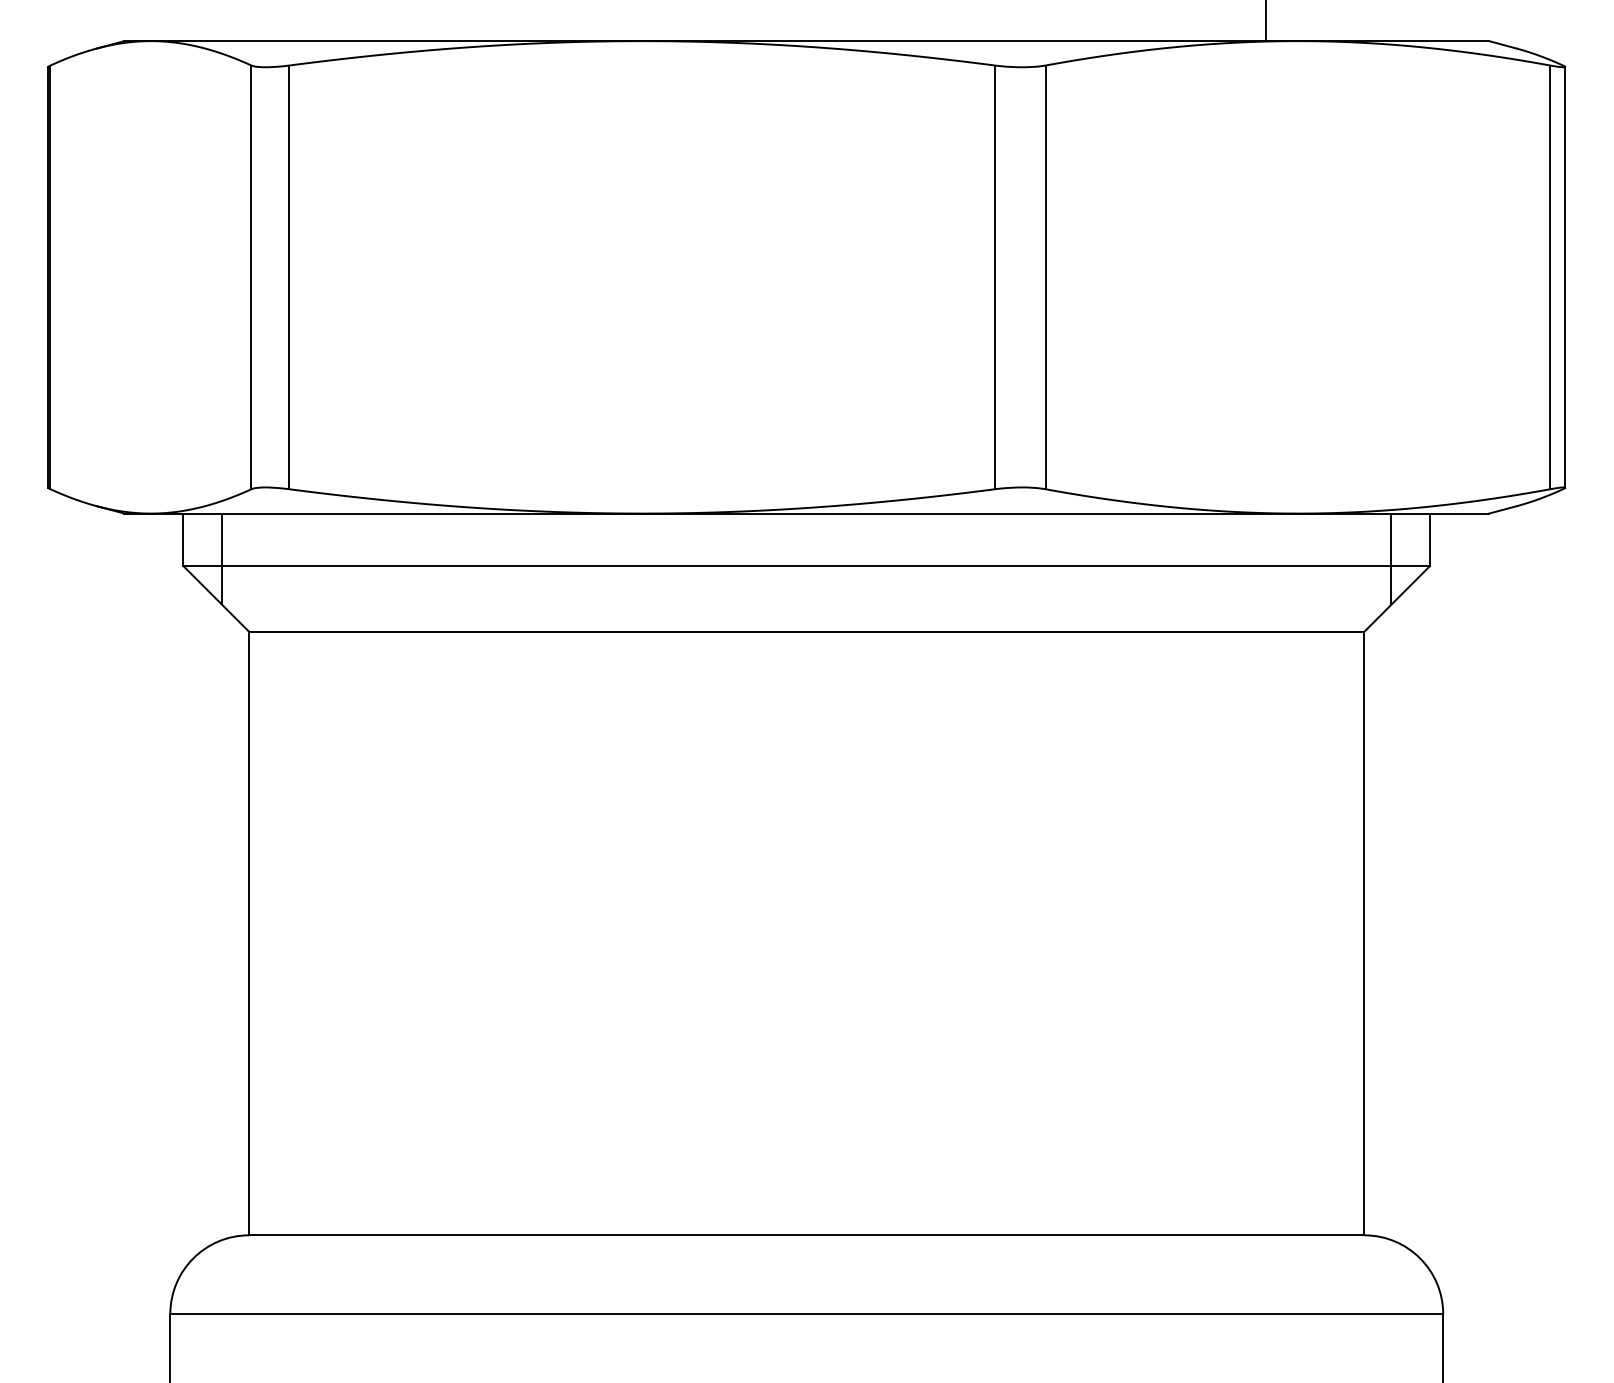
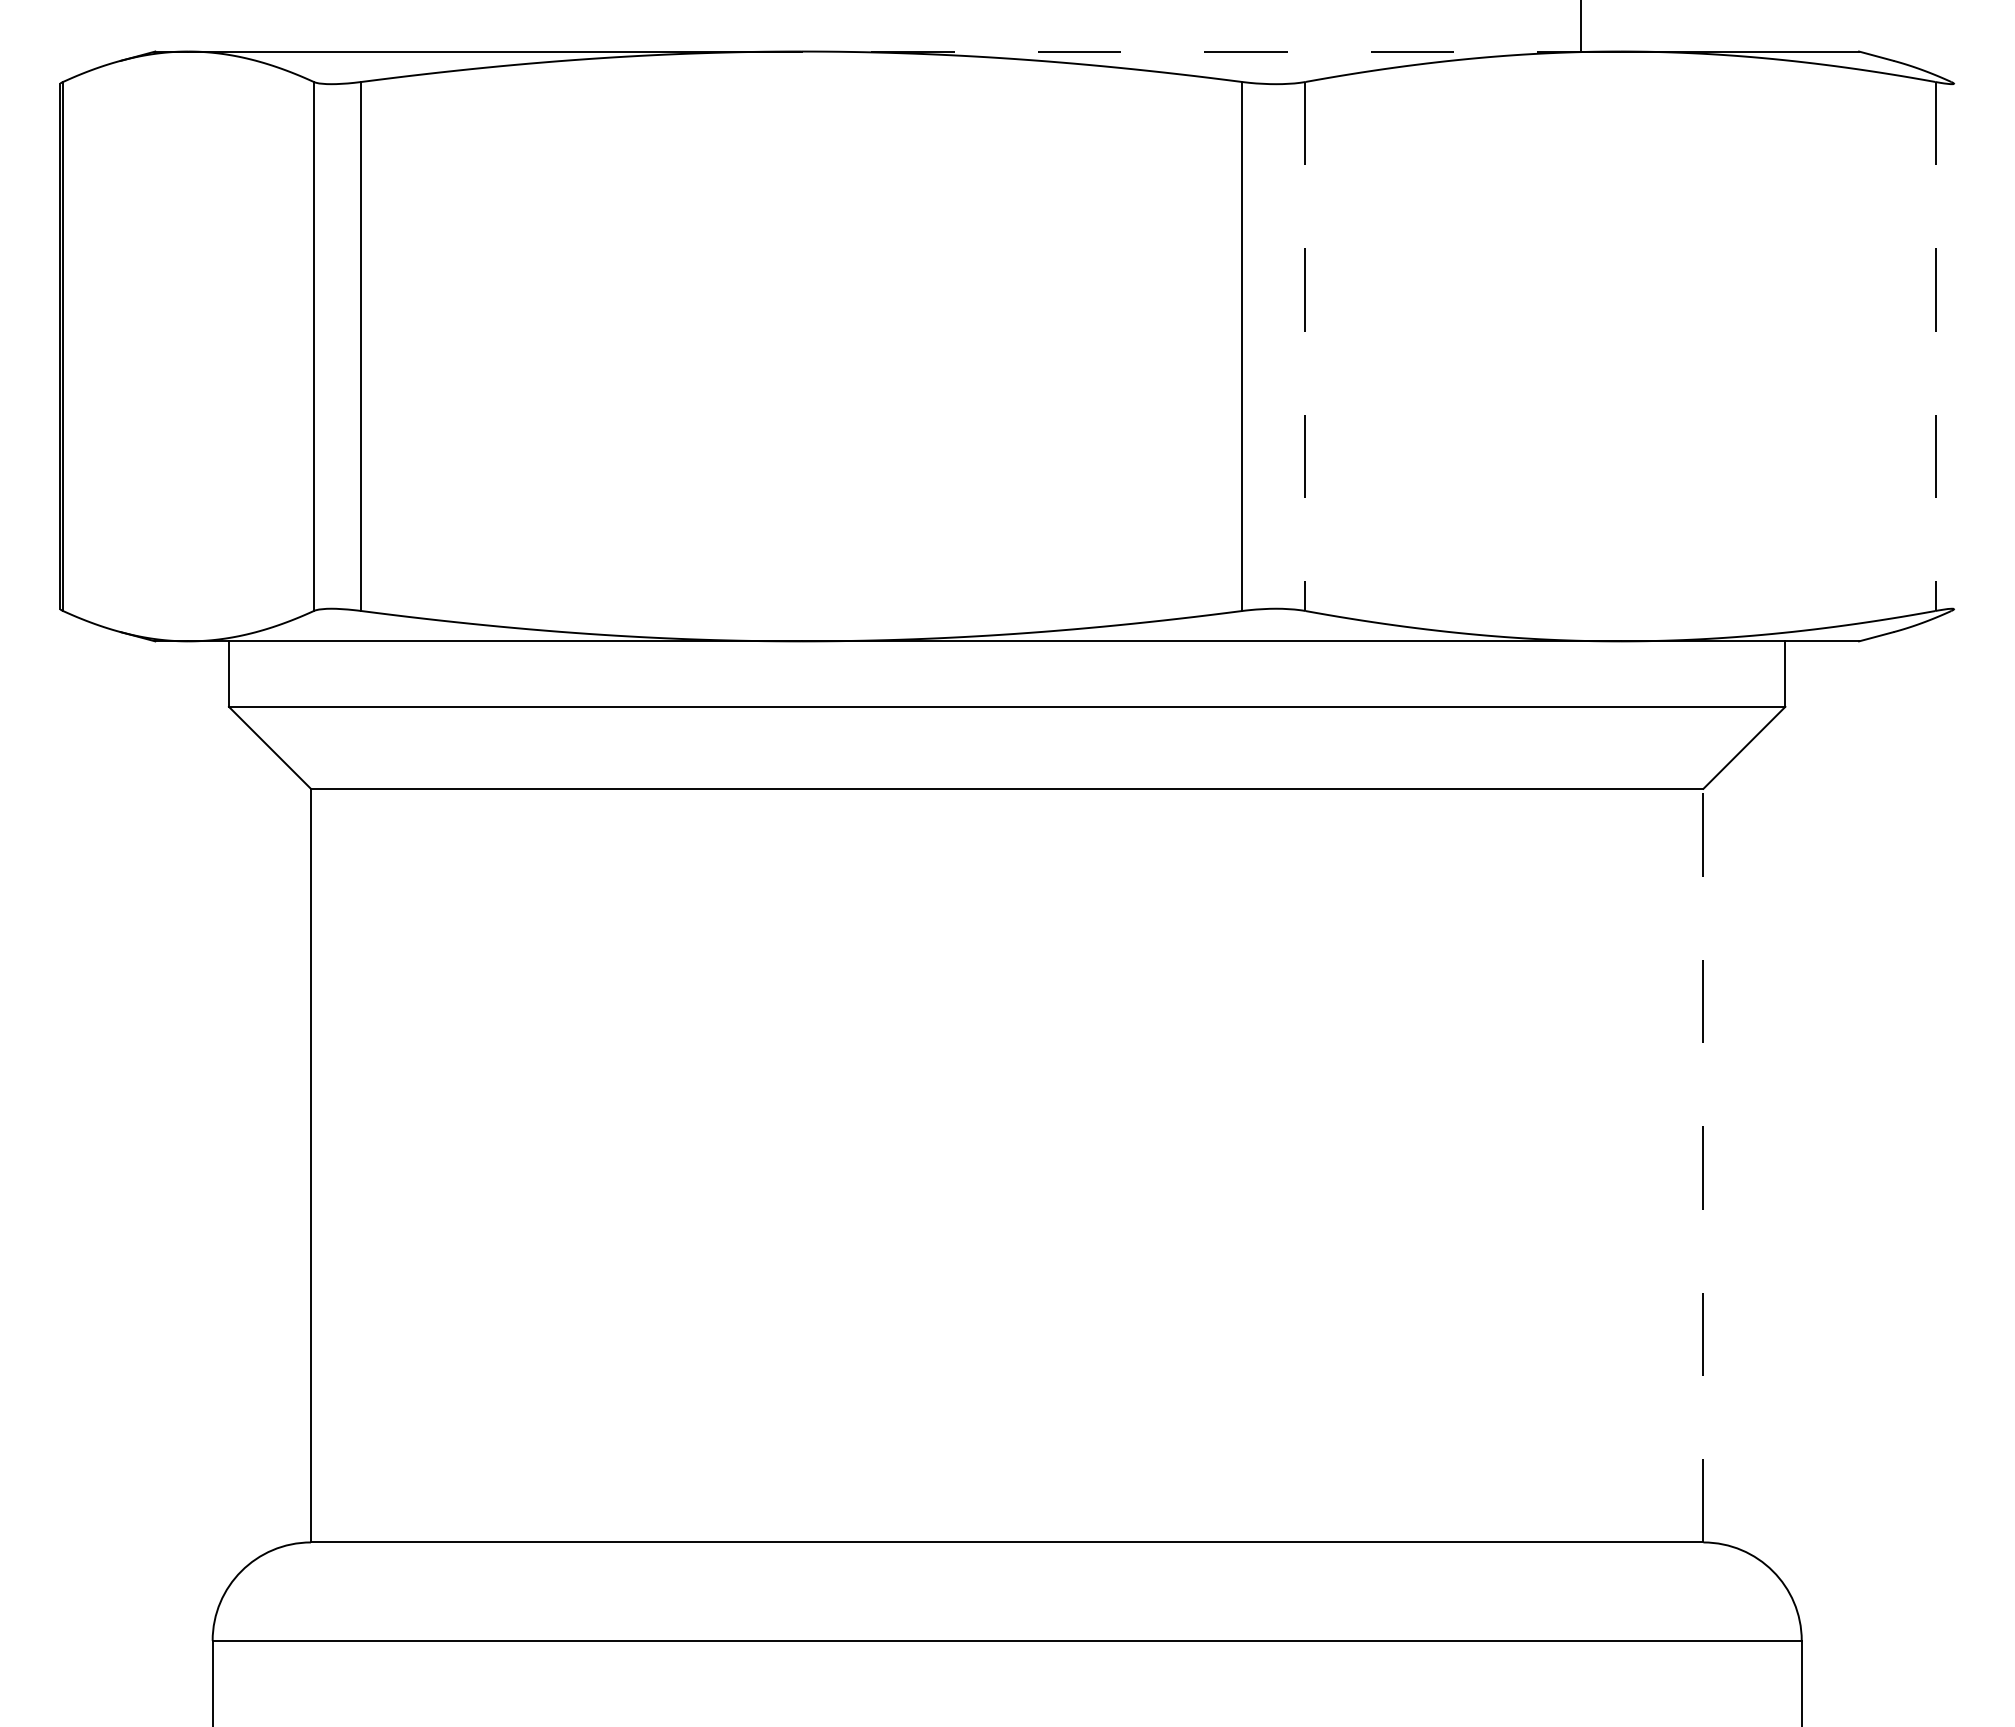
line: (969, 41) -> (1210, 51), solid -> dashed
line: (1564, 277) -> (1953, 346), removed
line: (1045, 278) -> (1305, 347), solid -> dashed
line: (1550, 278) -> (1935, 347), solid -> dashed
line: (222, 559) -> (277, 698), removed
line: (1390, 559) -> (1736, 698), removed
line: (1364, 933) -> (1703, 1165), solid -> dashed

